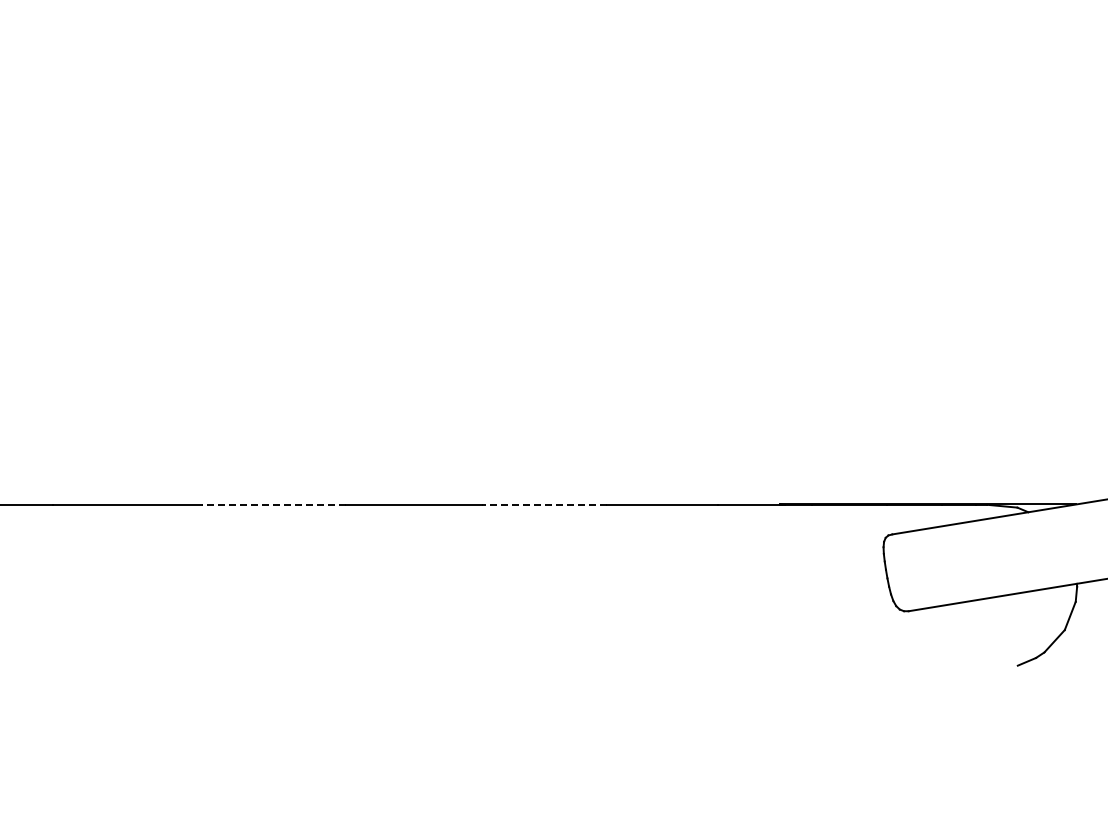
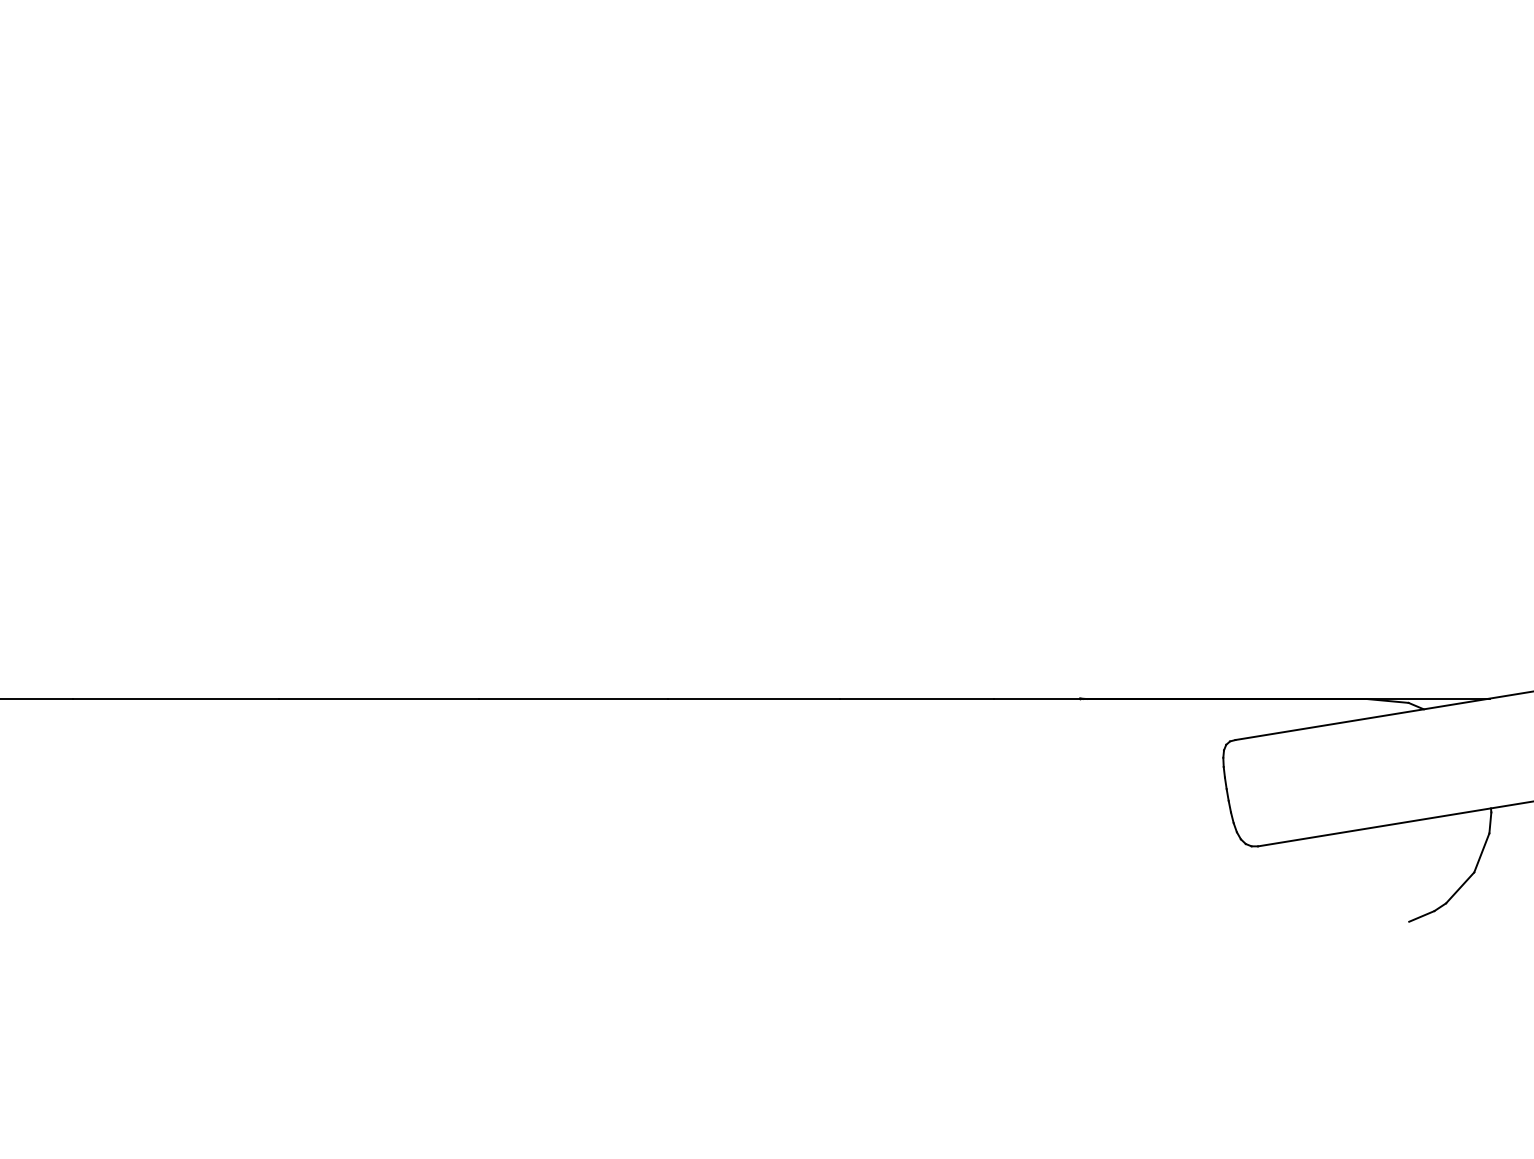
line: (273, 504) -> (378, 698), dashed -> solid
line: (544, 504) -> (753, 698), dashed -> solid

